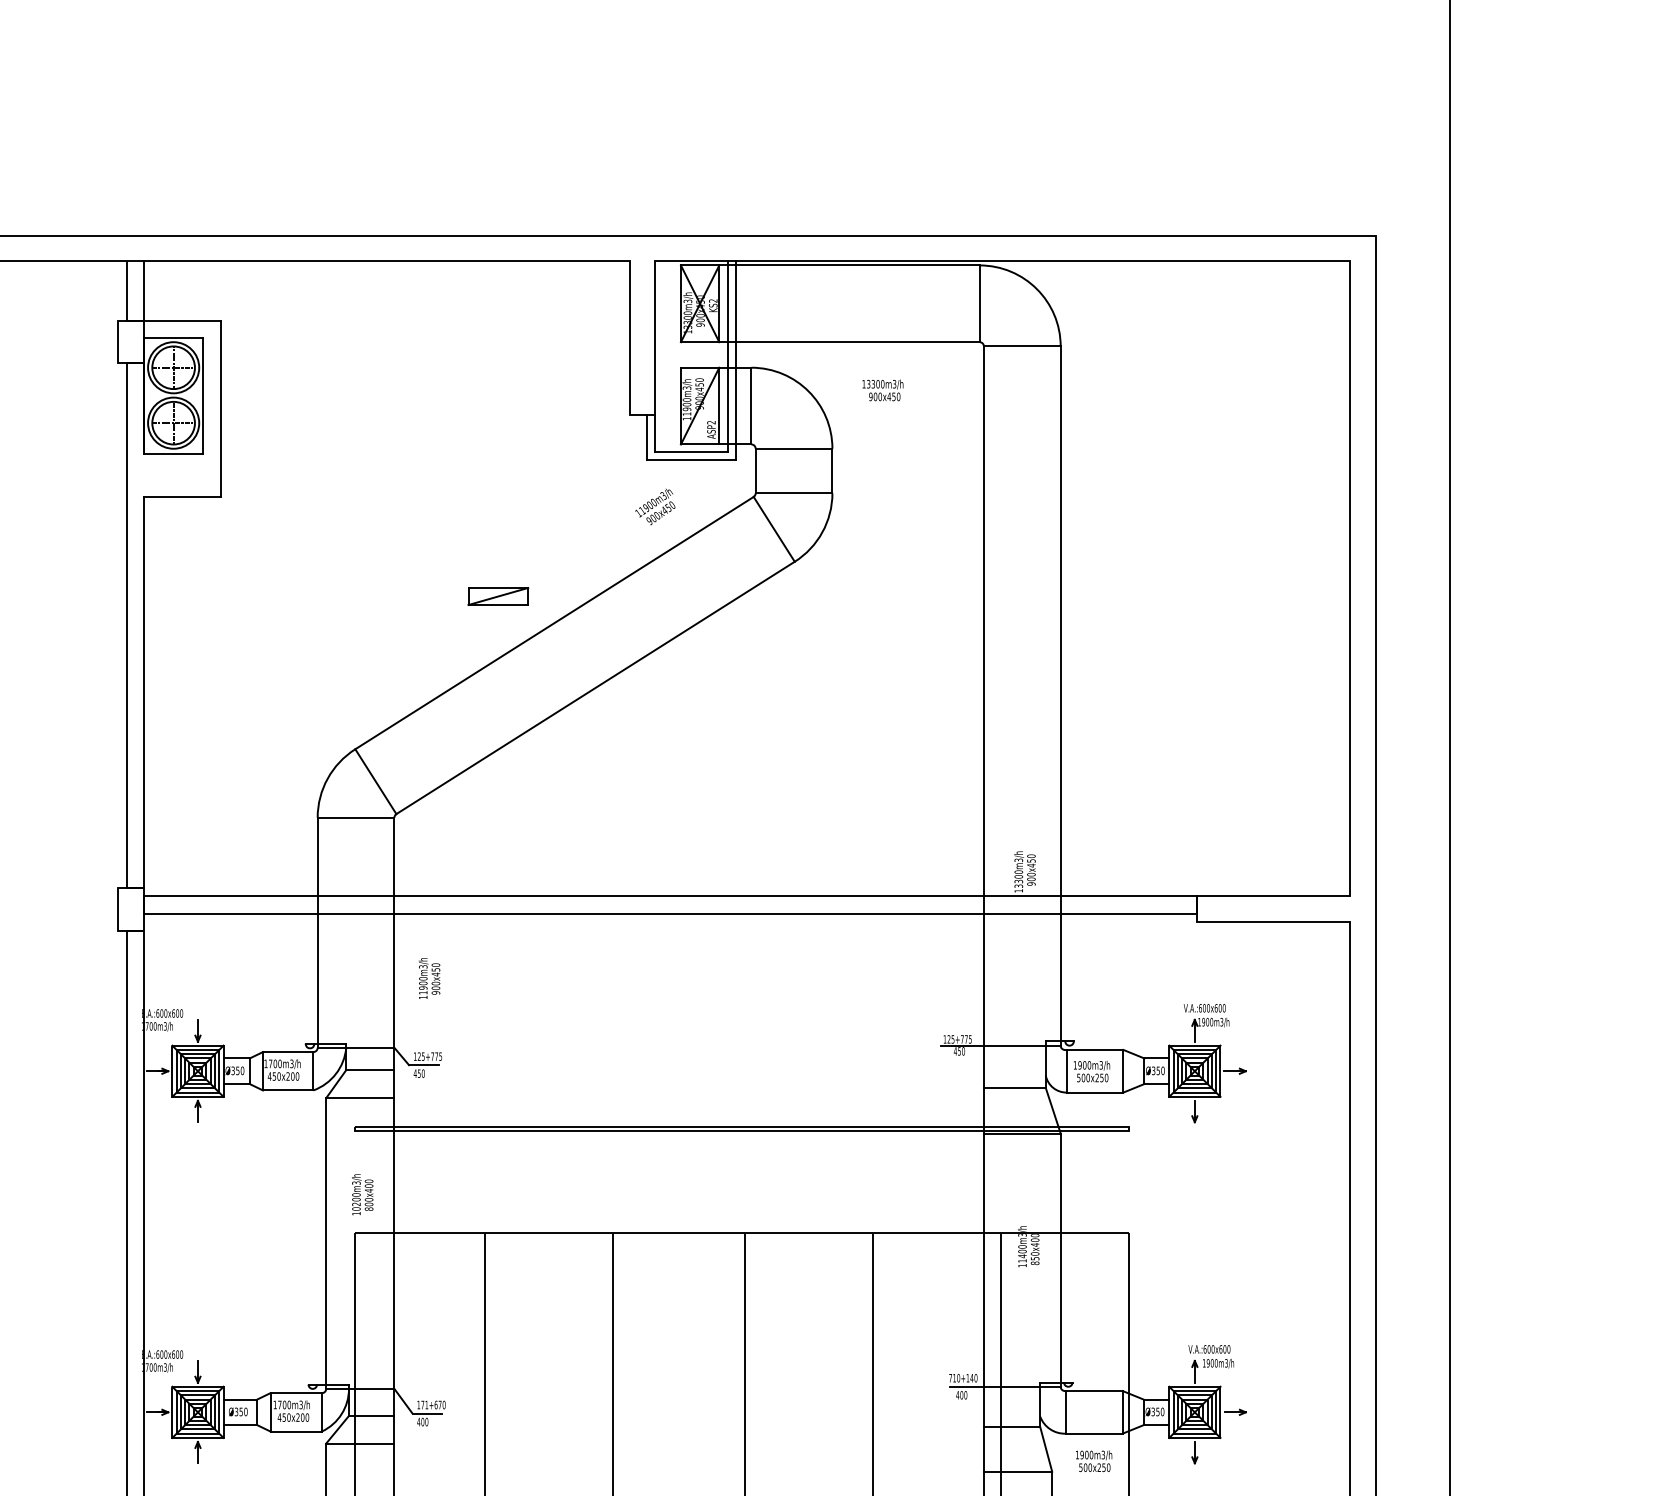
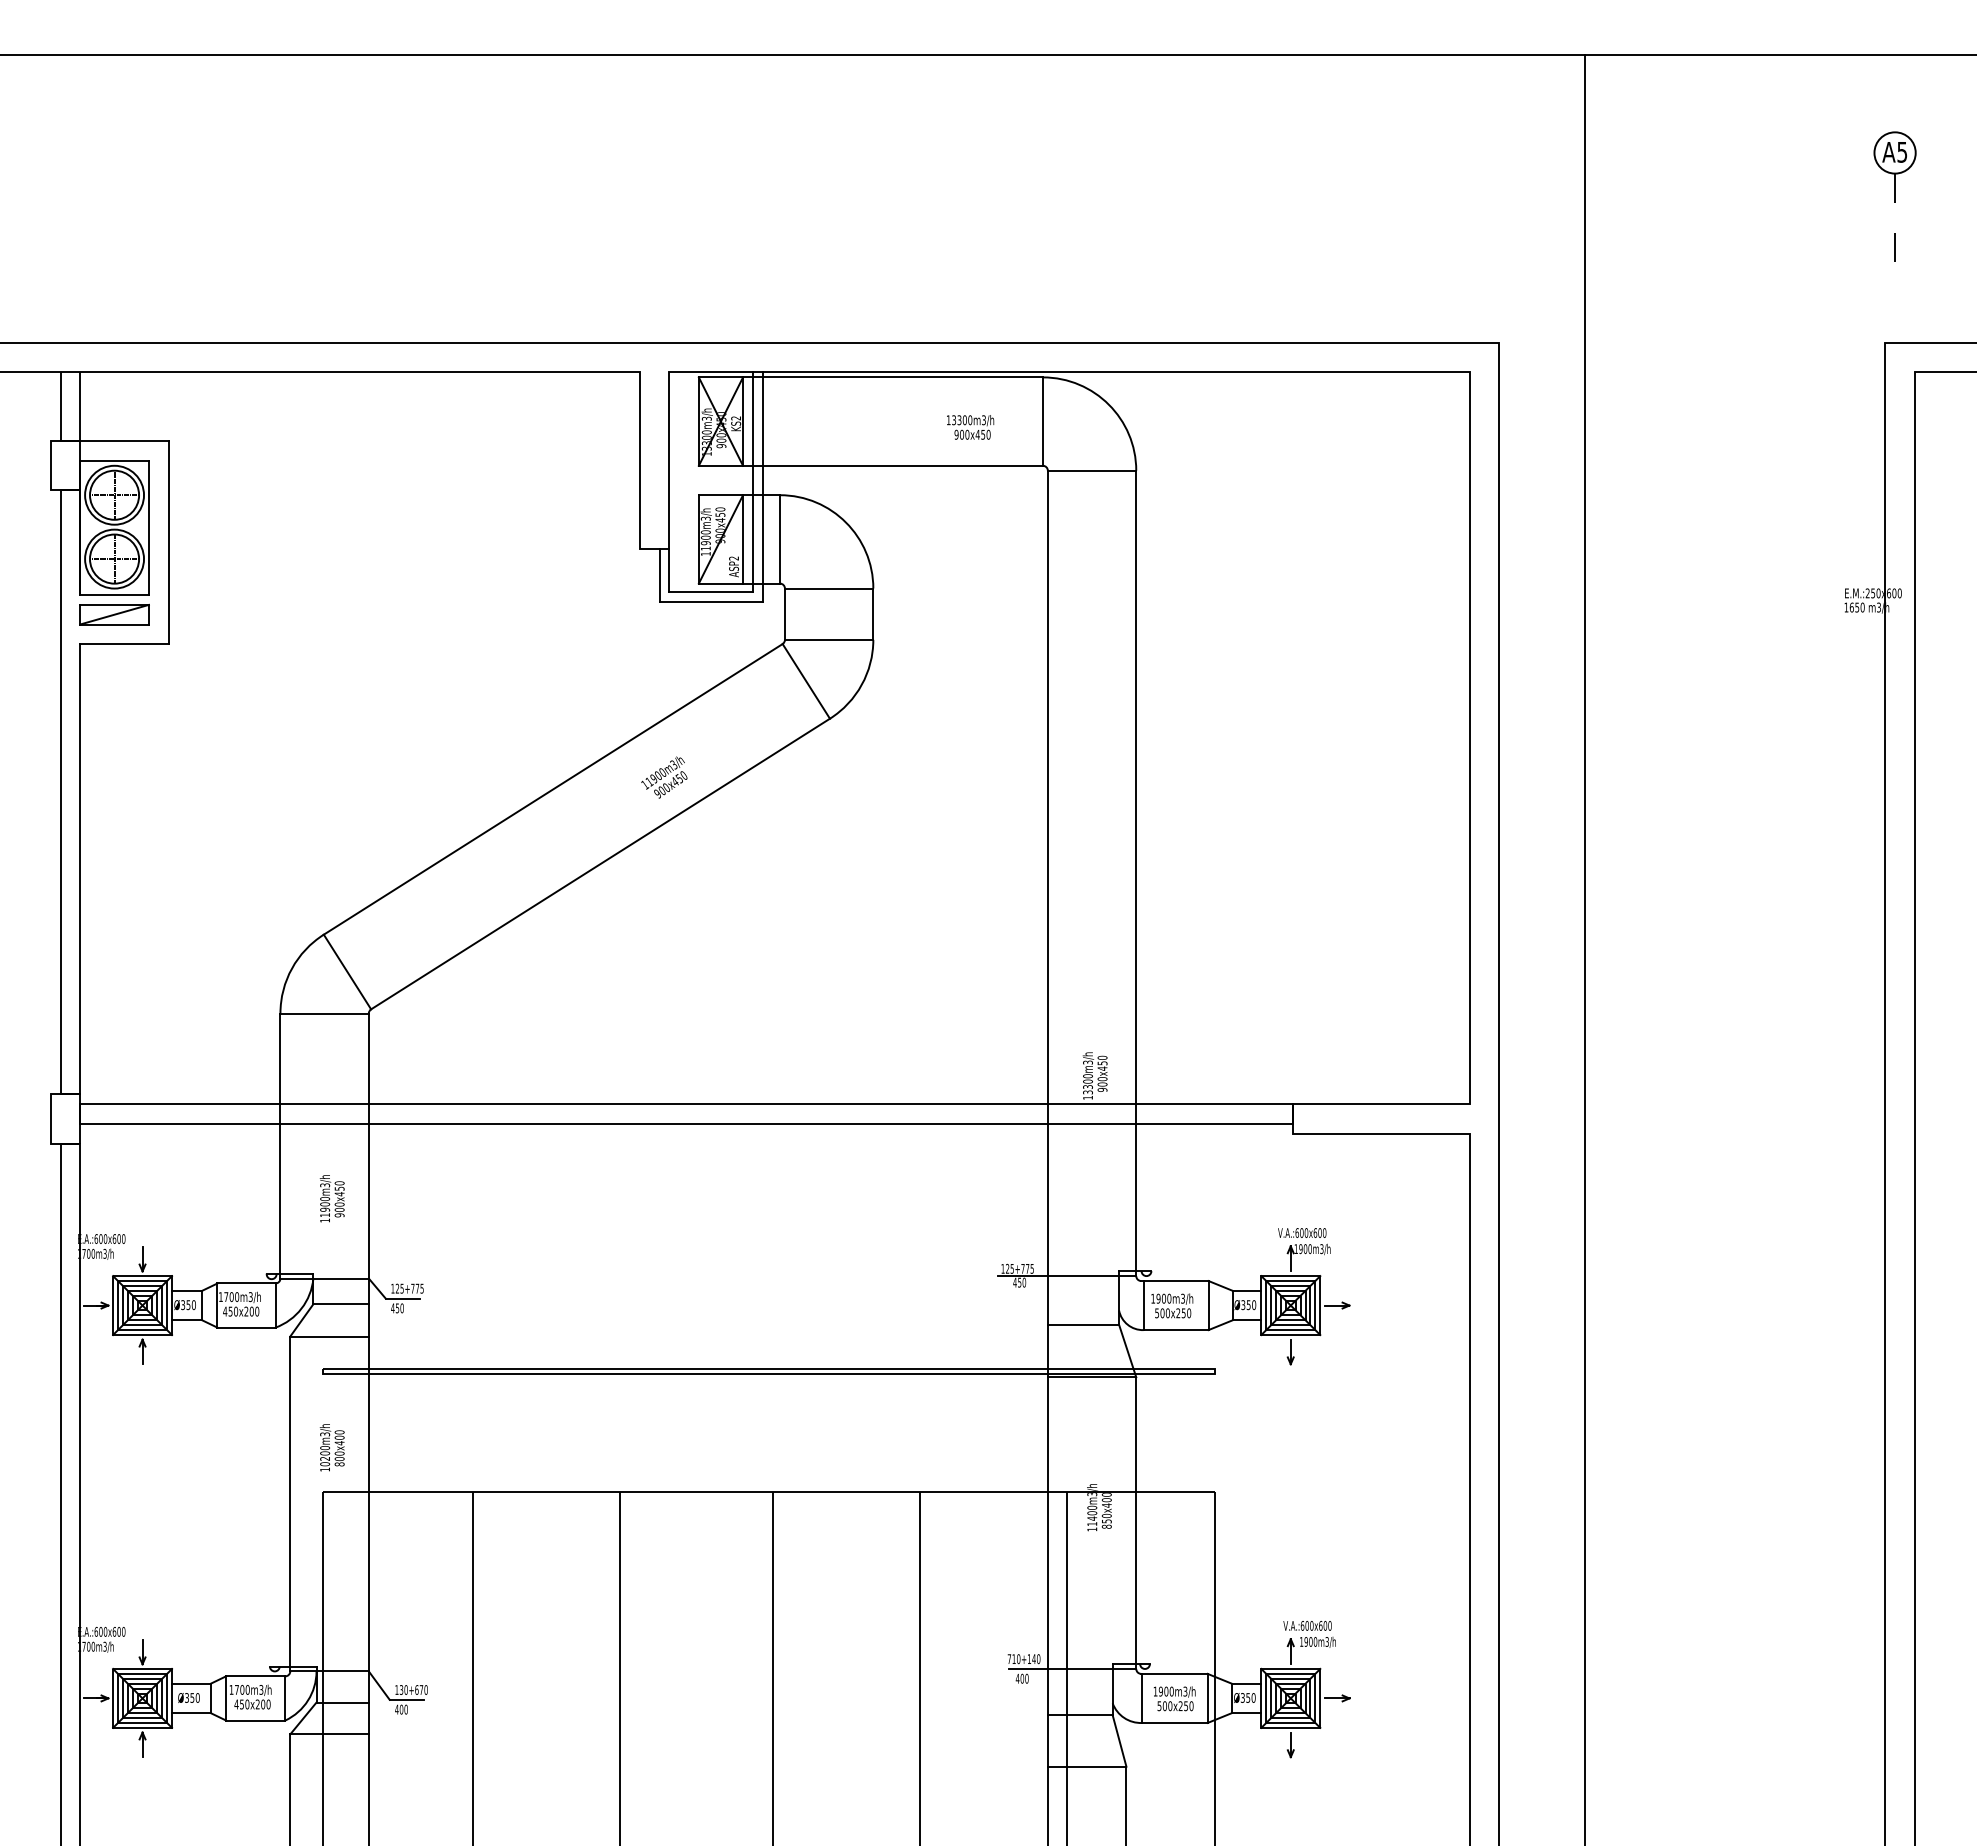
text: (882, 390) -> (970, 427), moved
text: (655, 506) -> (664, 777), moved
part: (498, 596) -> (114, 614), moved
text: (428, 978) -> (331, 1198), moved
text: (424, 1404) -> (403, 1689), 171+670 -> 130+670
text: (1093, 1461) -> (1174, 1698), moved

